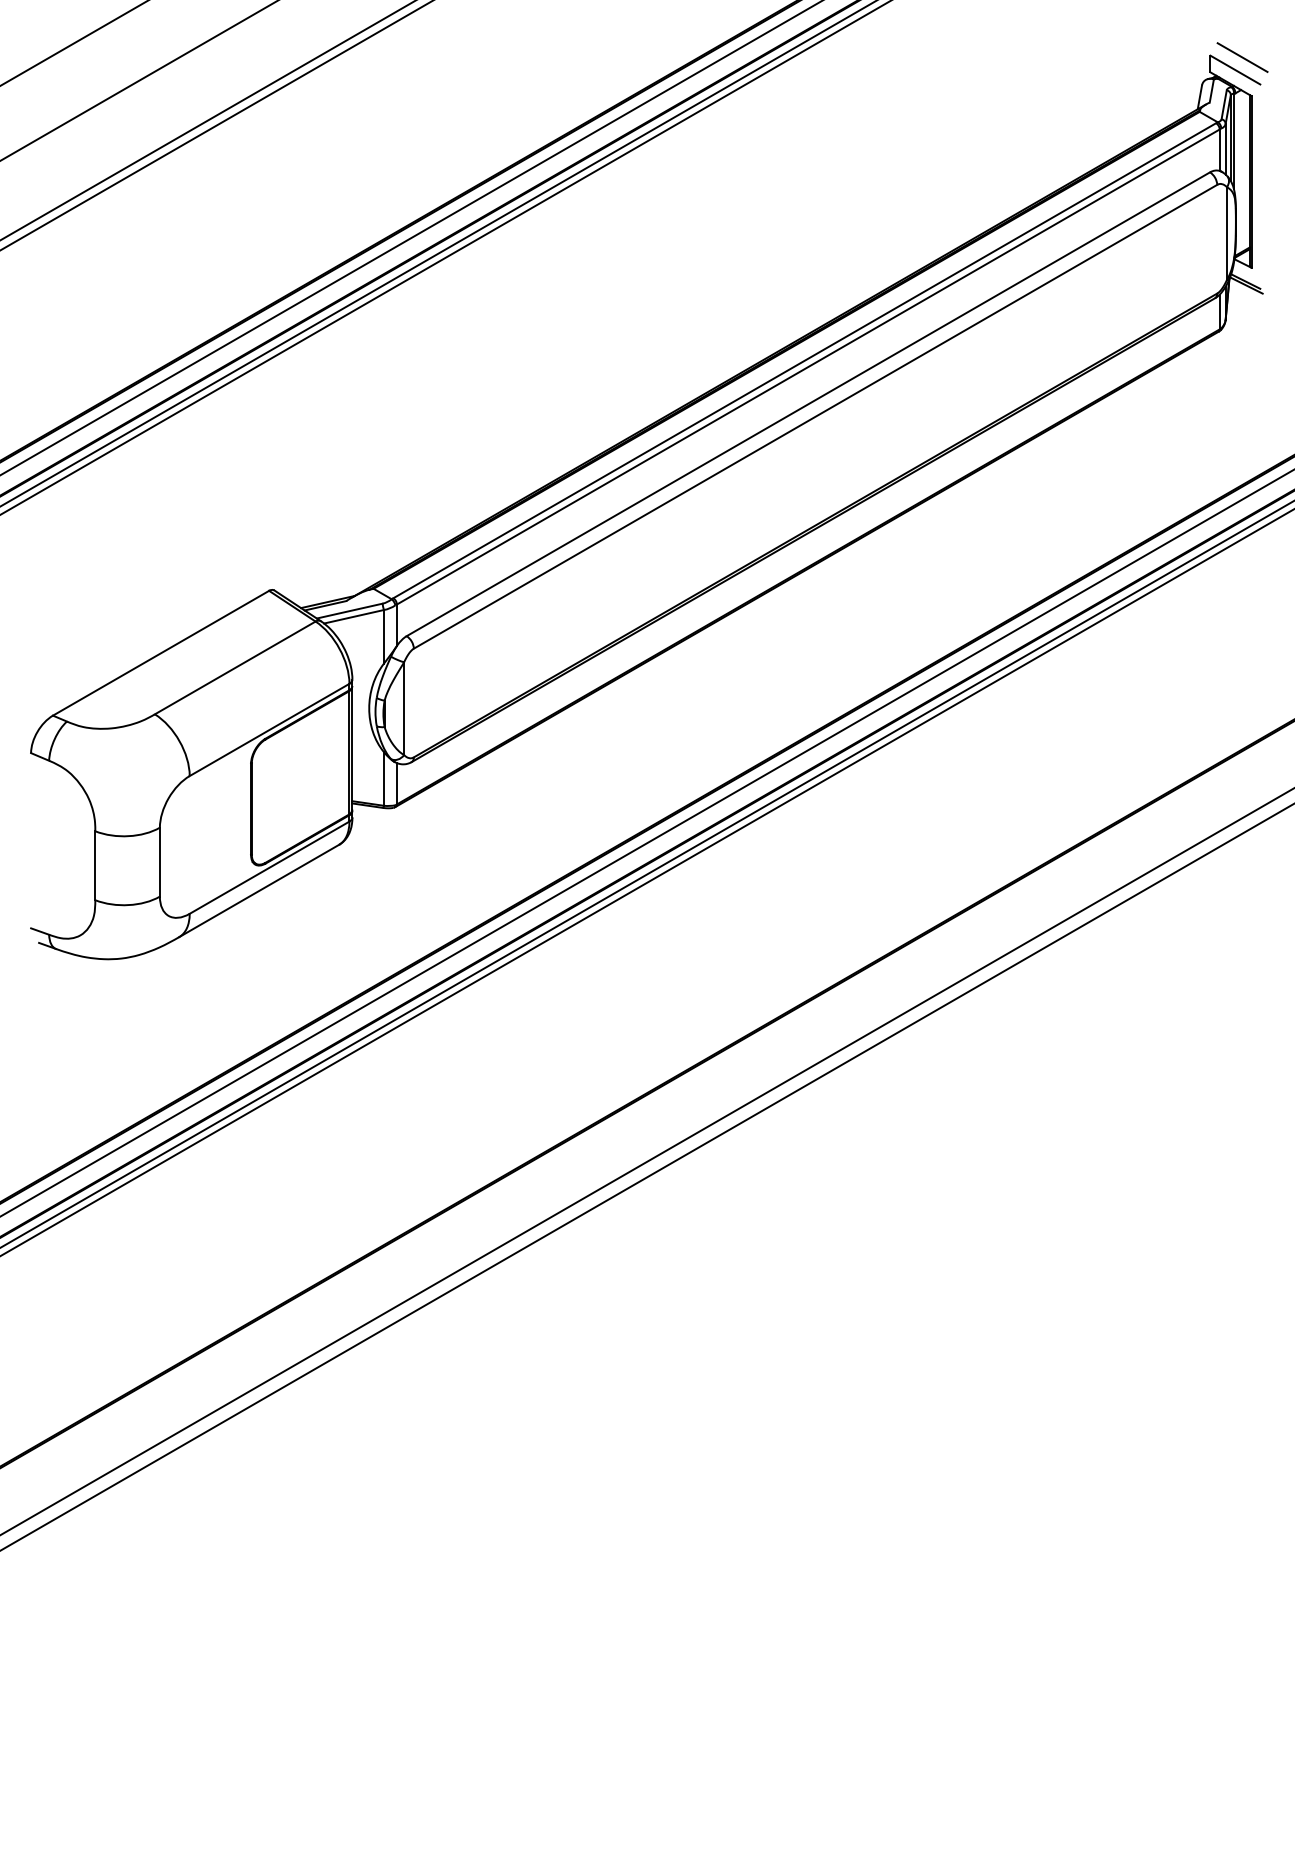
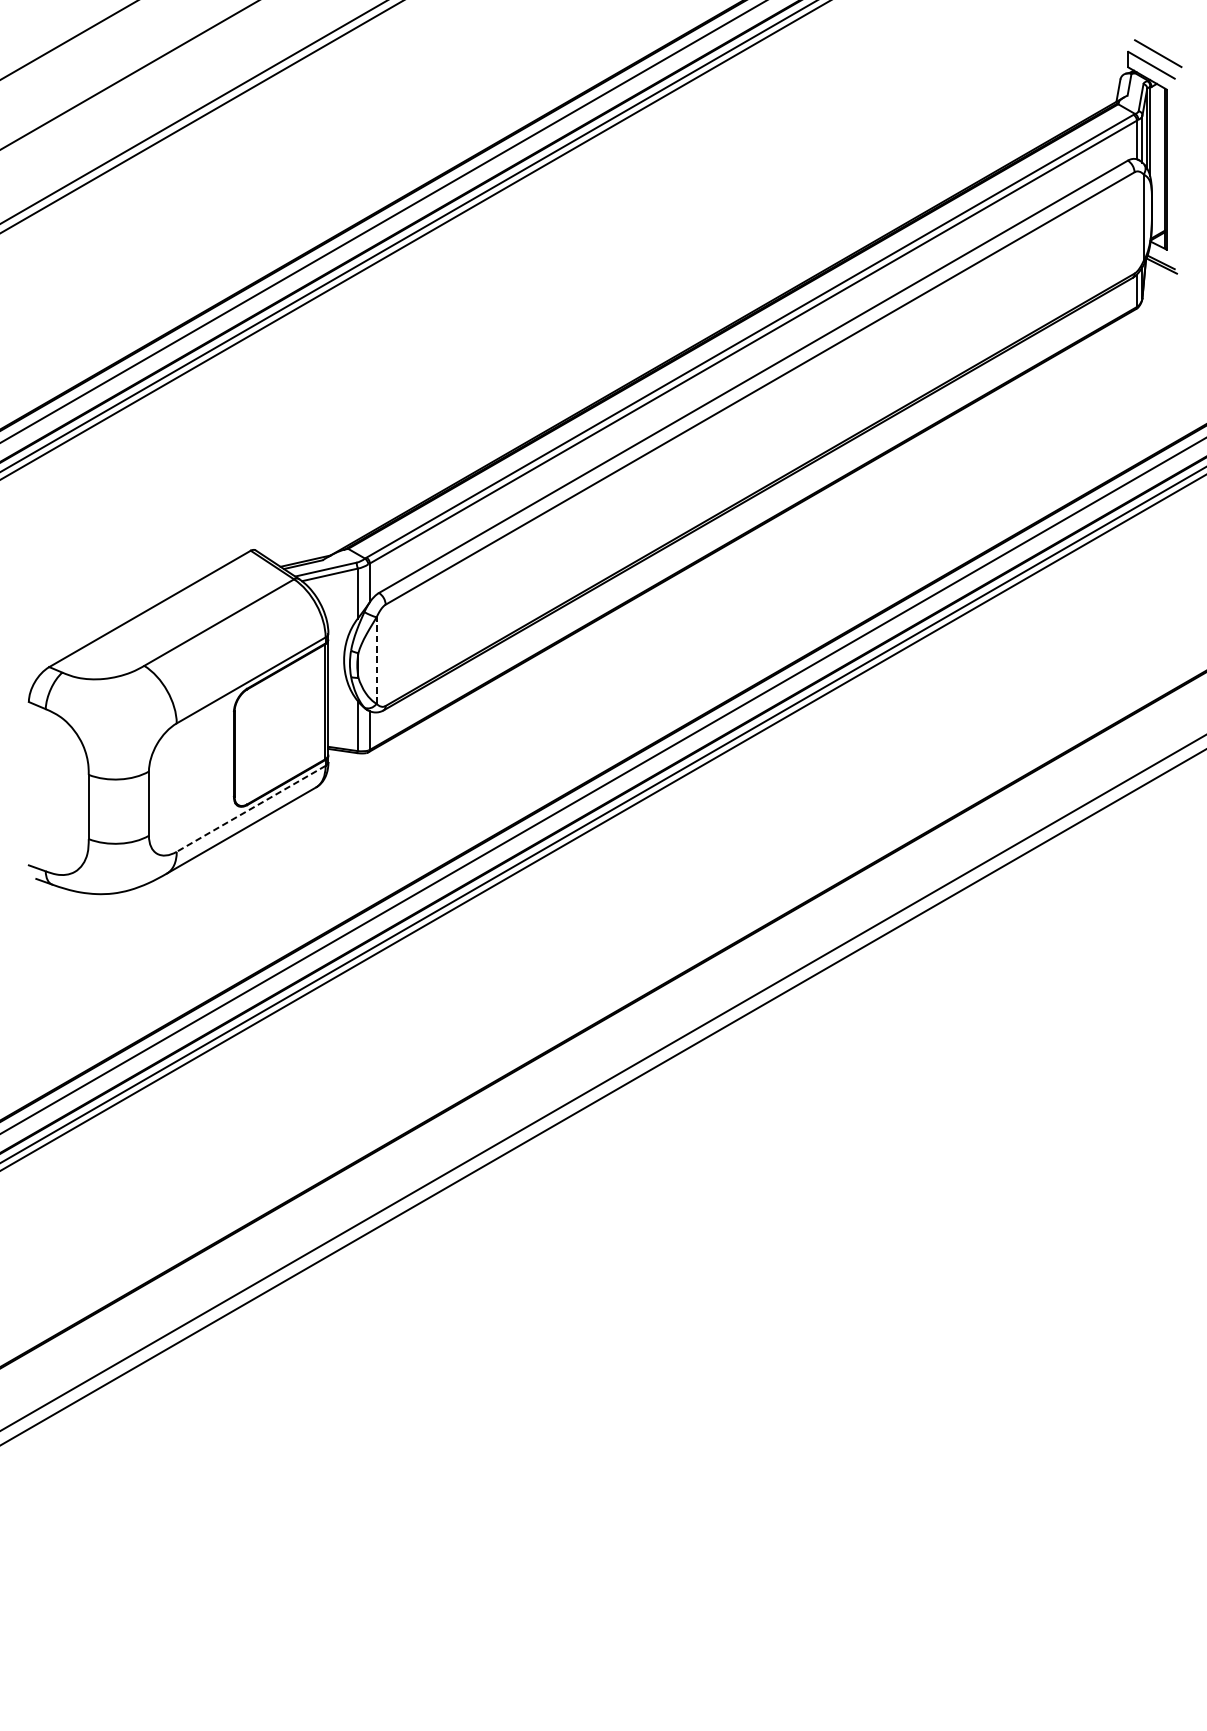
line: (404, 708) -> (376, 660), solid -> dashed
line: (269, 867) -> (251, 808), solid -> dashed

